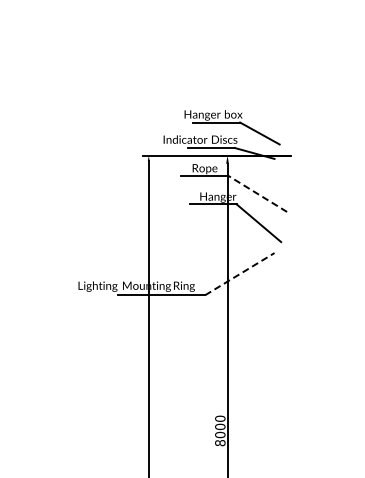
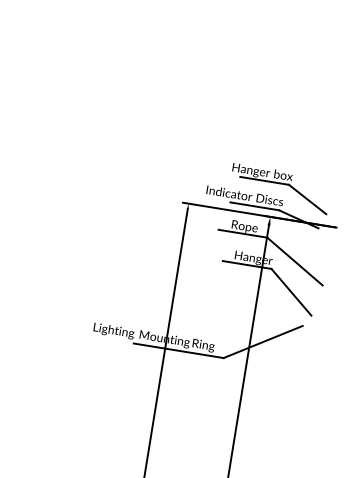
line: (257, 193) -> (295, 261), dashed -> solid
line: (239, 274) -> (262, 342), dashed -> solid

